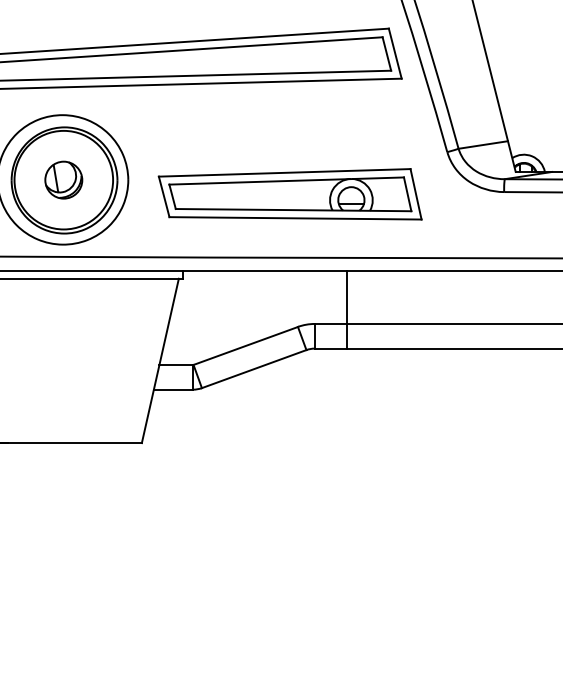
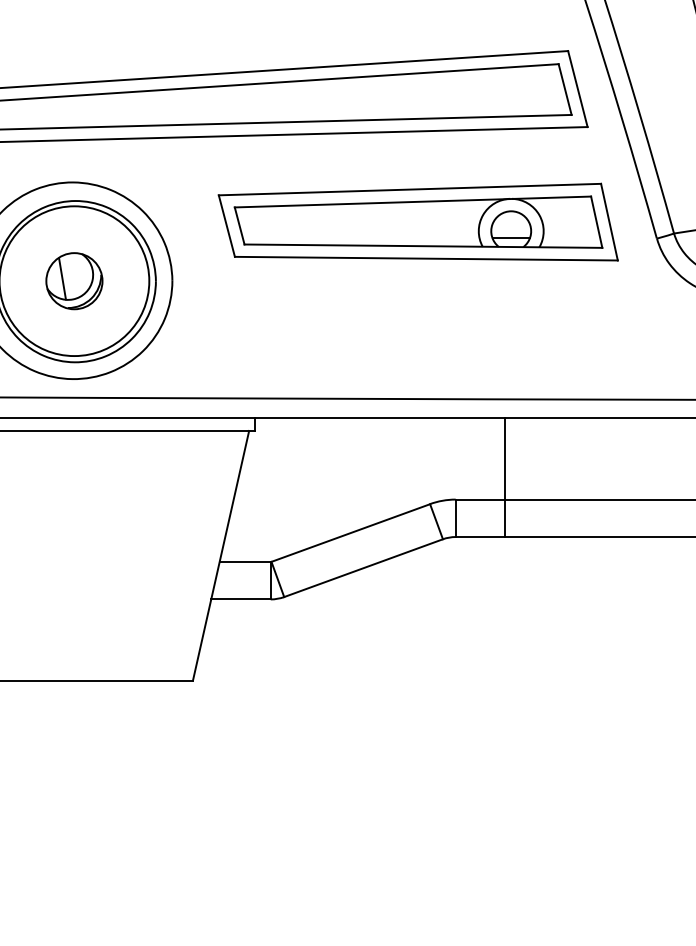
part: (289, 194) -> (417, 222), moved

